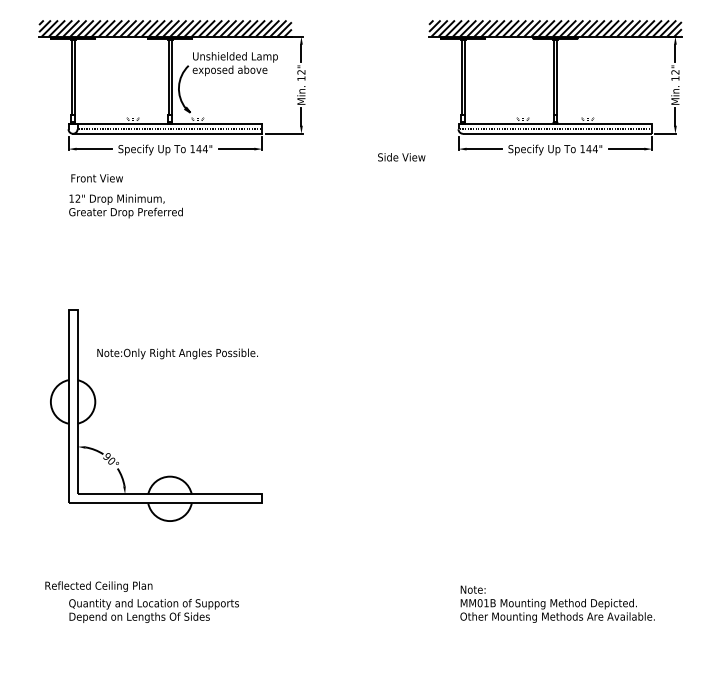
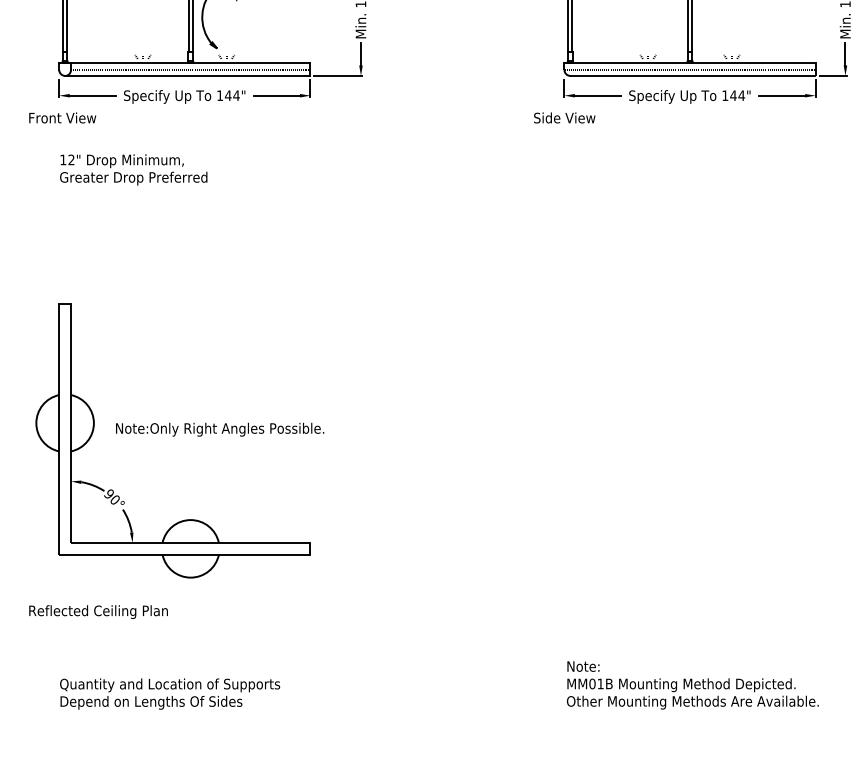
text: (401, 157) -> (564, 118), moved
text: (96, 178) -> (61, 118), moved
text: (177, 353) -> (219, 429), moved
text: (98, 586) -> (98, 611), moved

